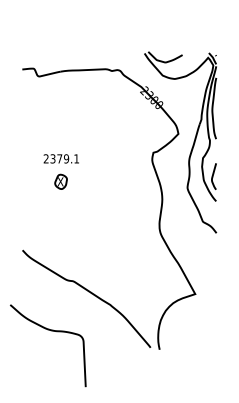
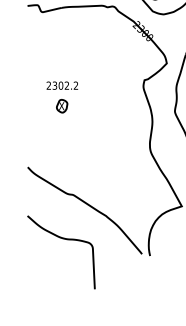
text: (67, 158) -> (67, 85), 2379.1 -> 2302.2
curve: (51, 331) -> (64, 239), moved

